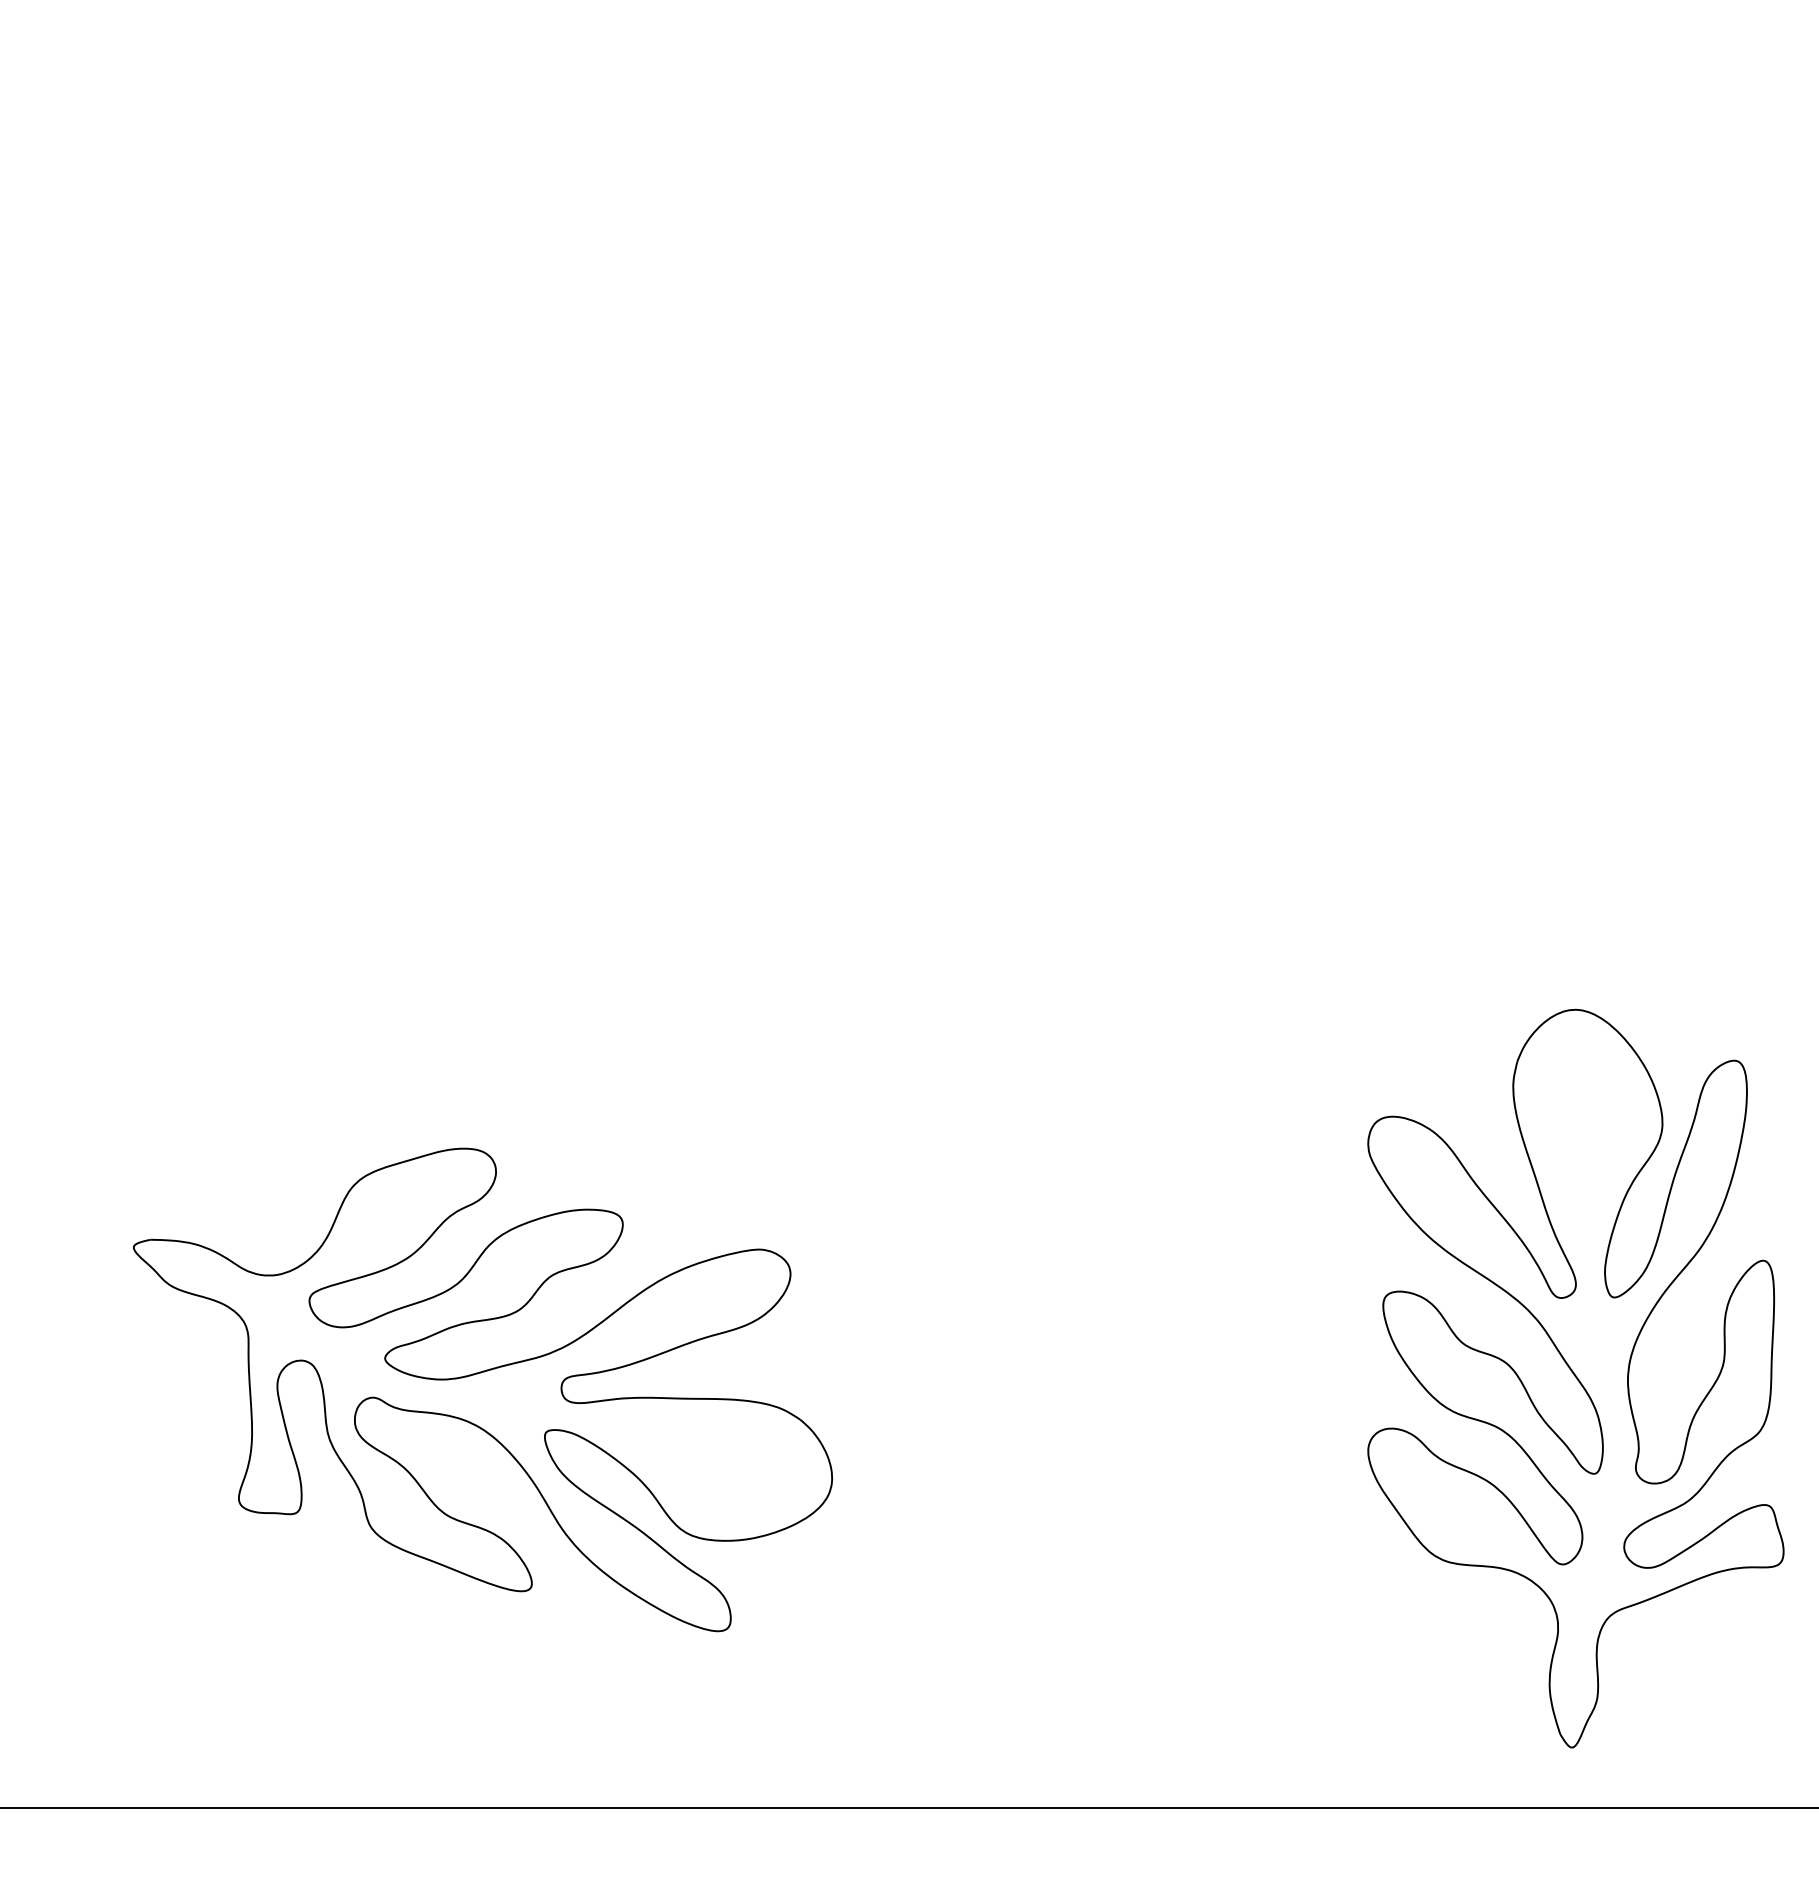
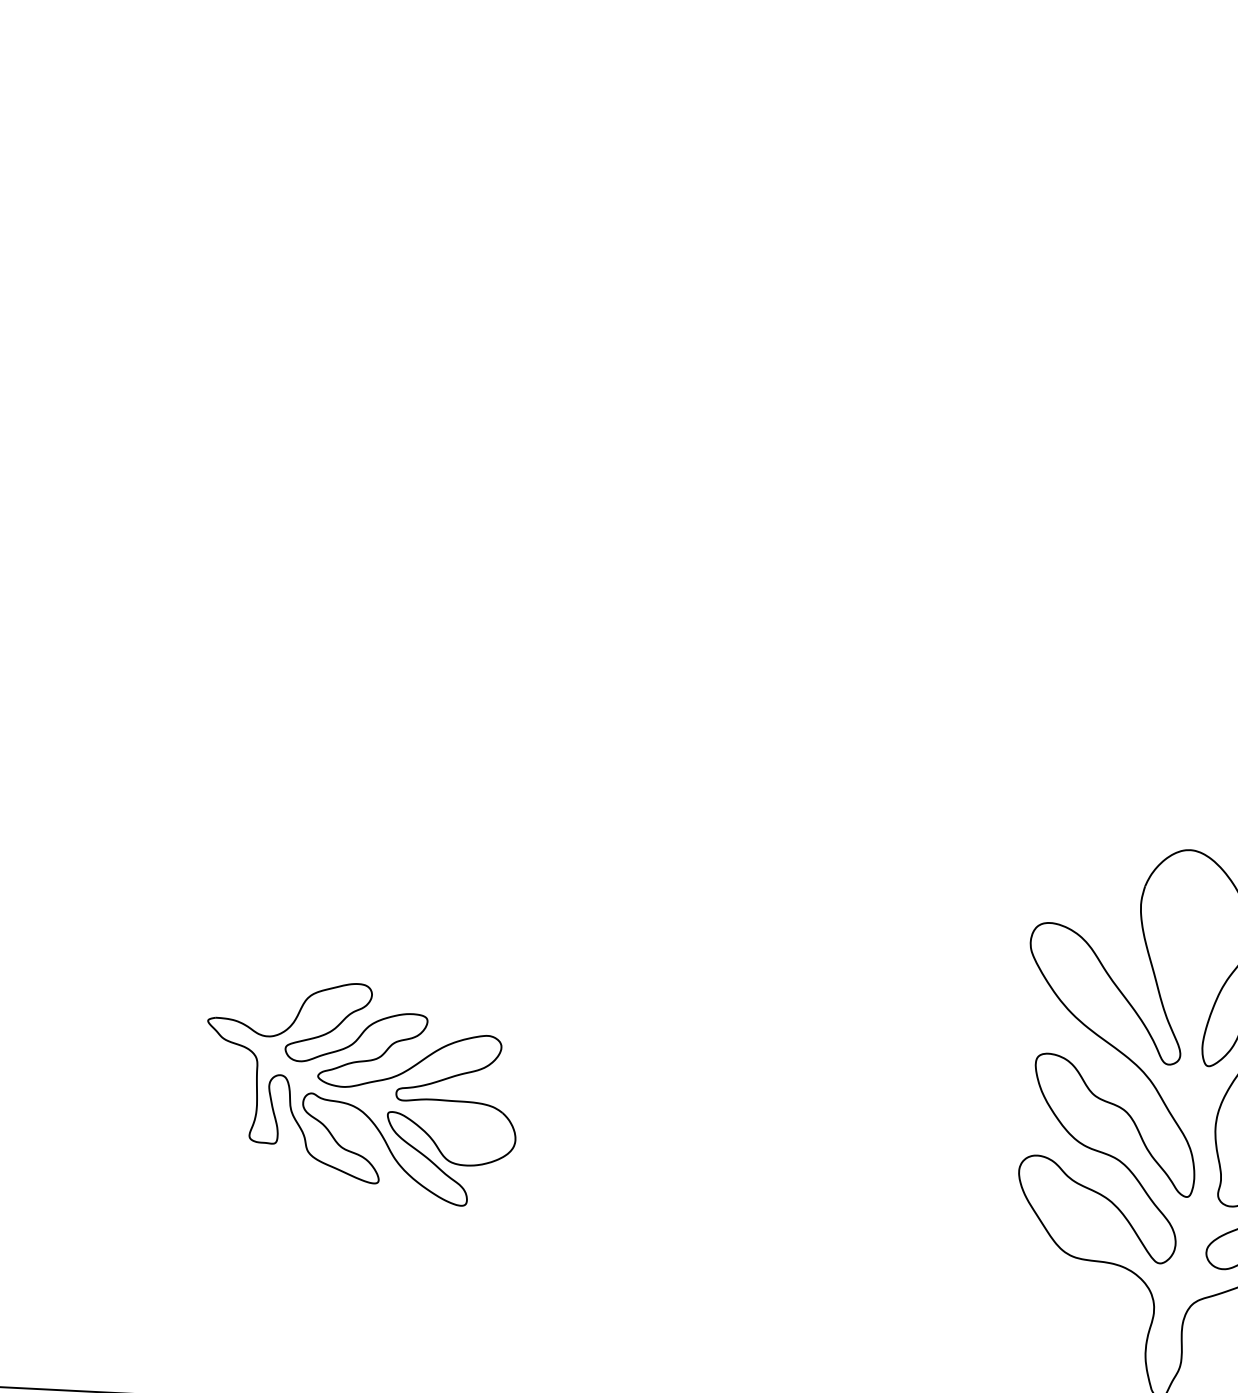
part: (483, 1389) -> (361, 1092), size x0.6

